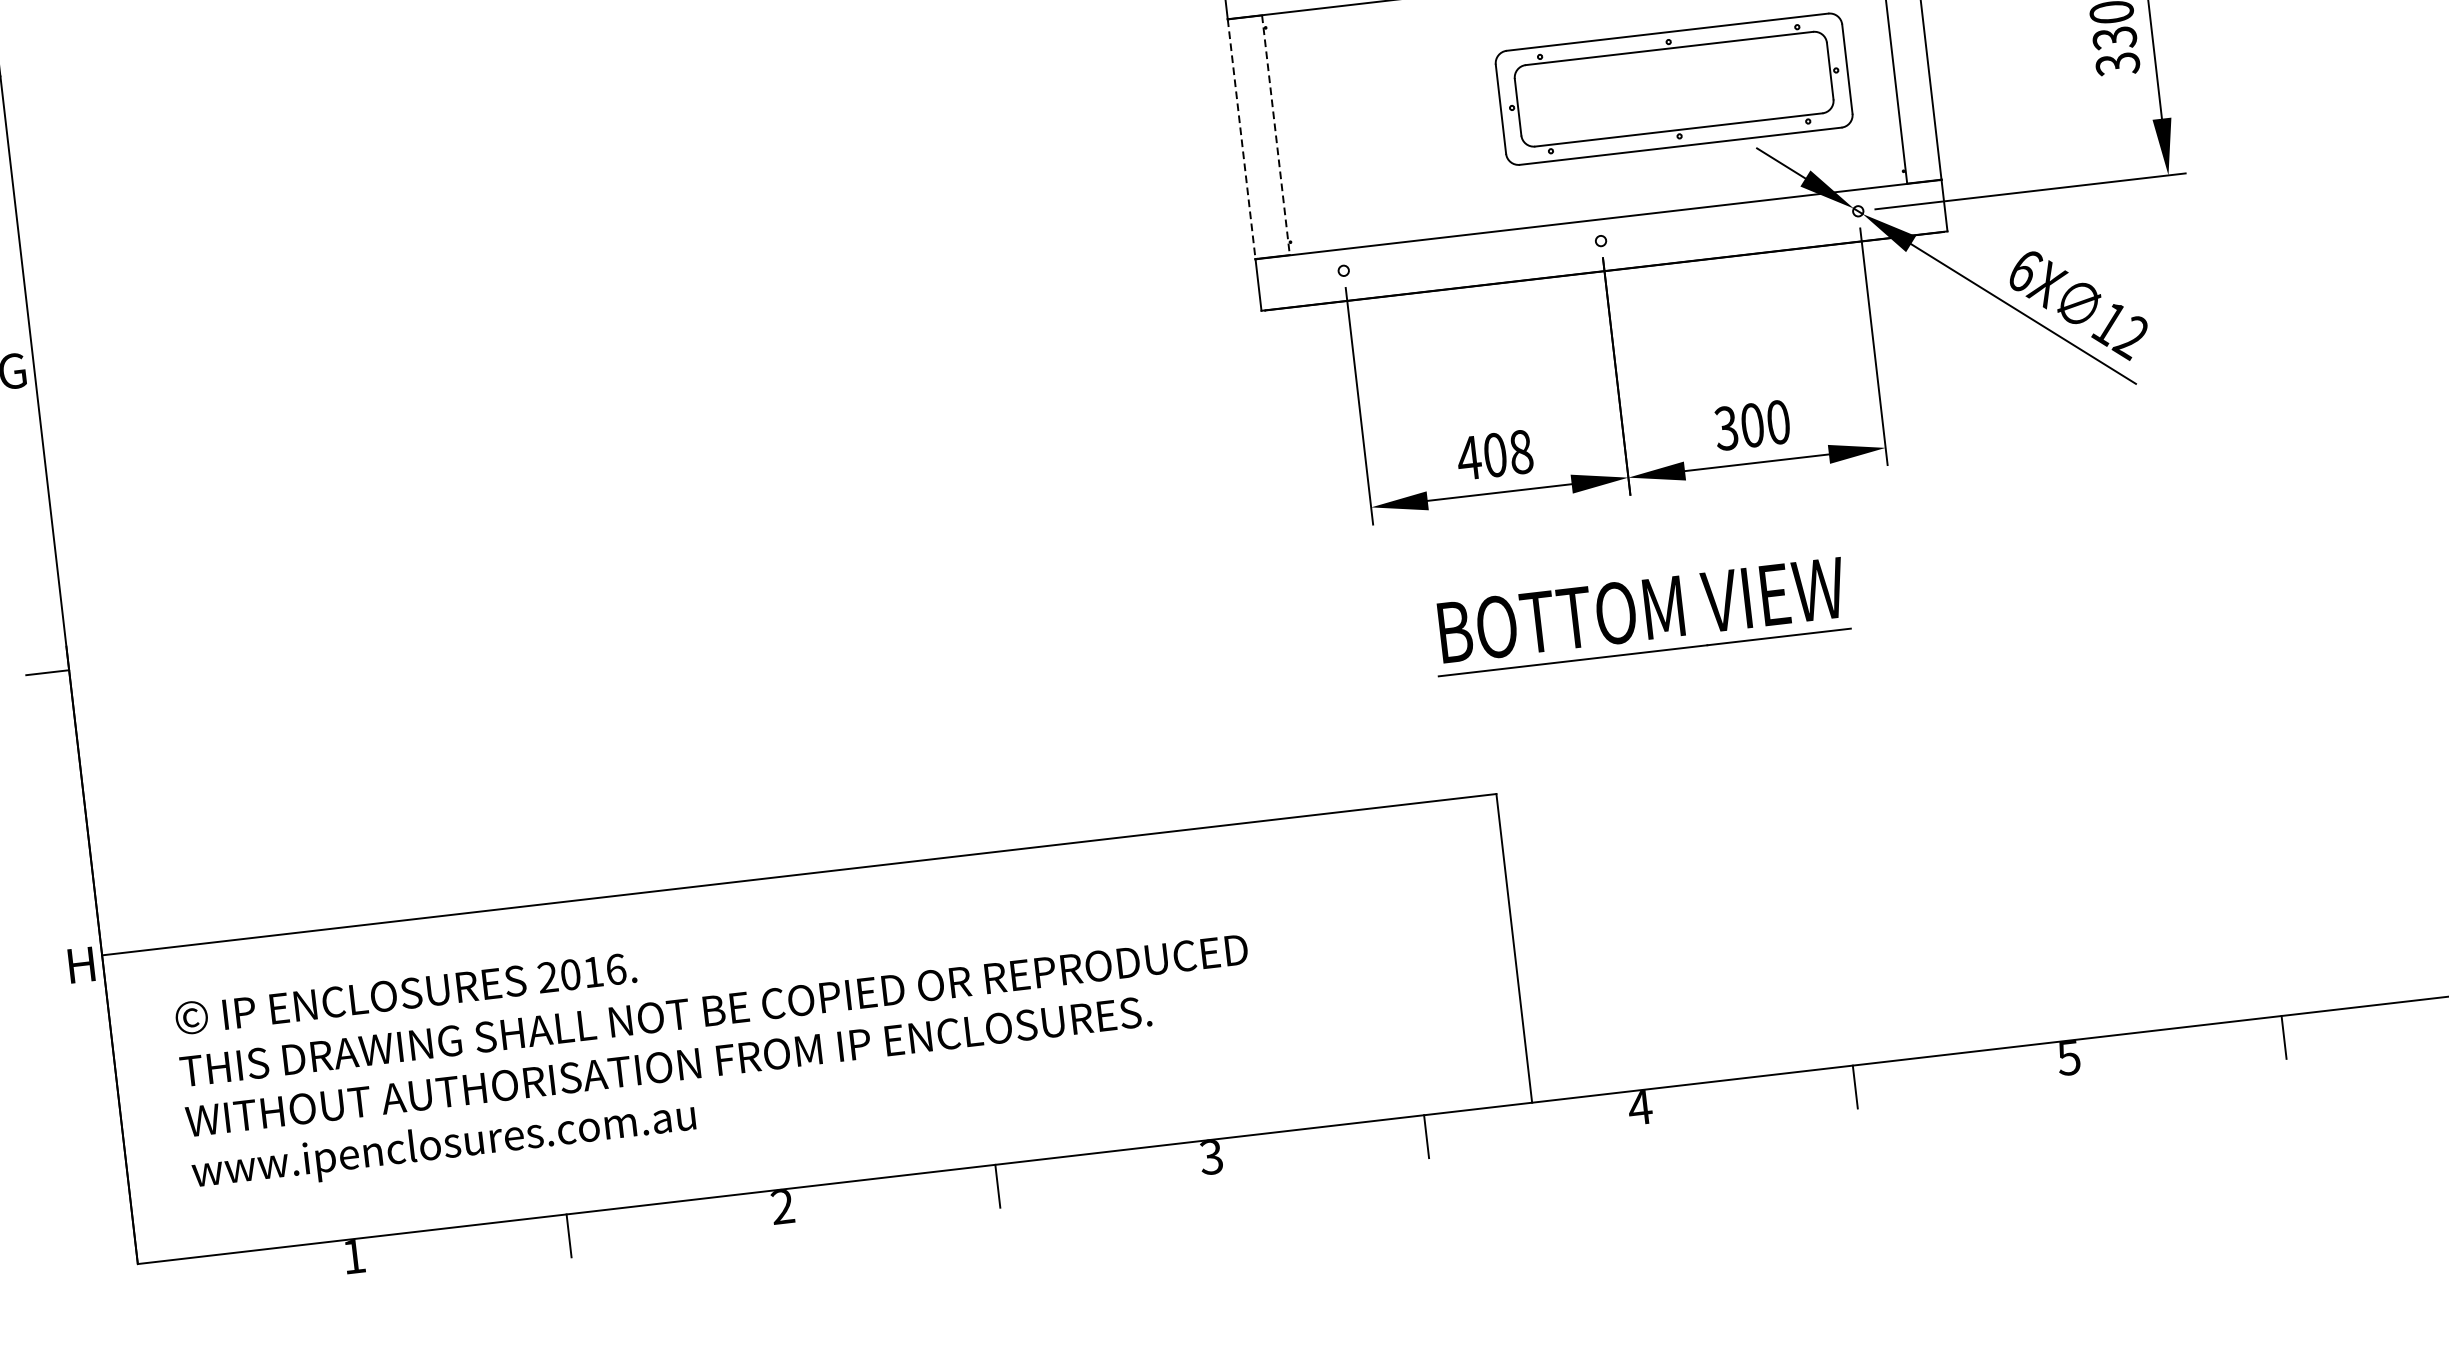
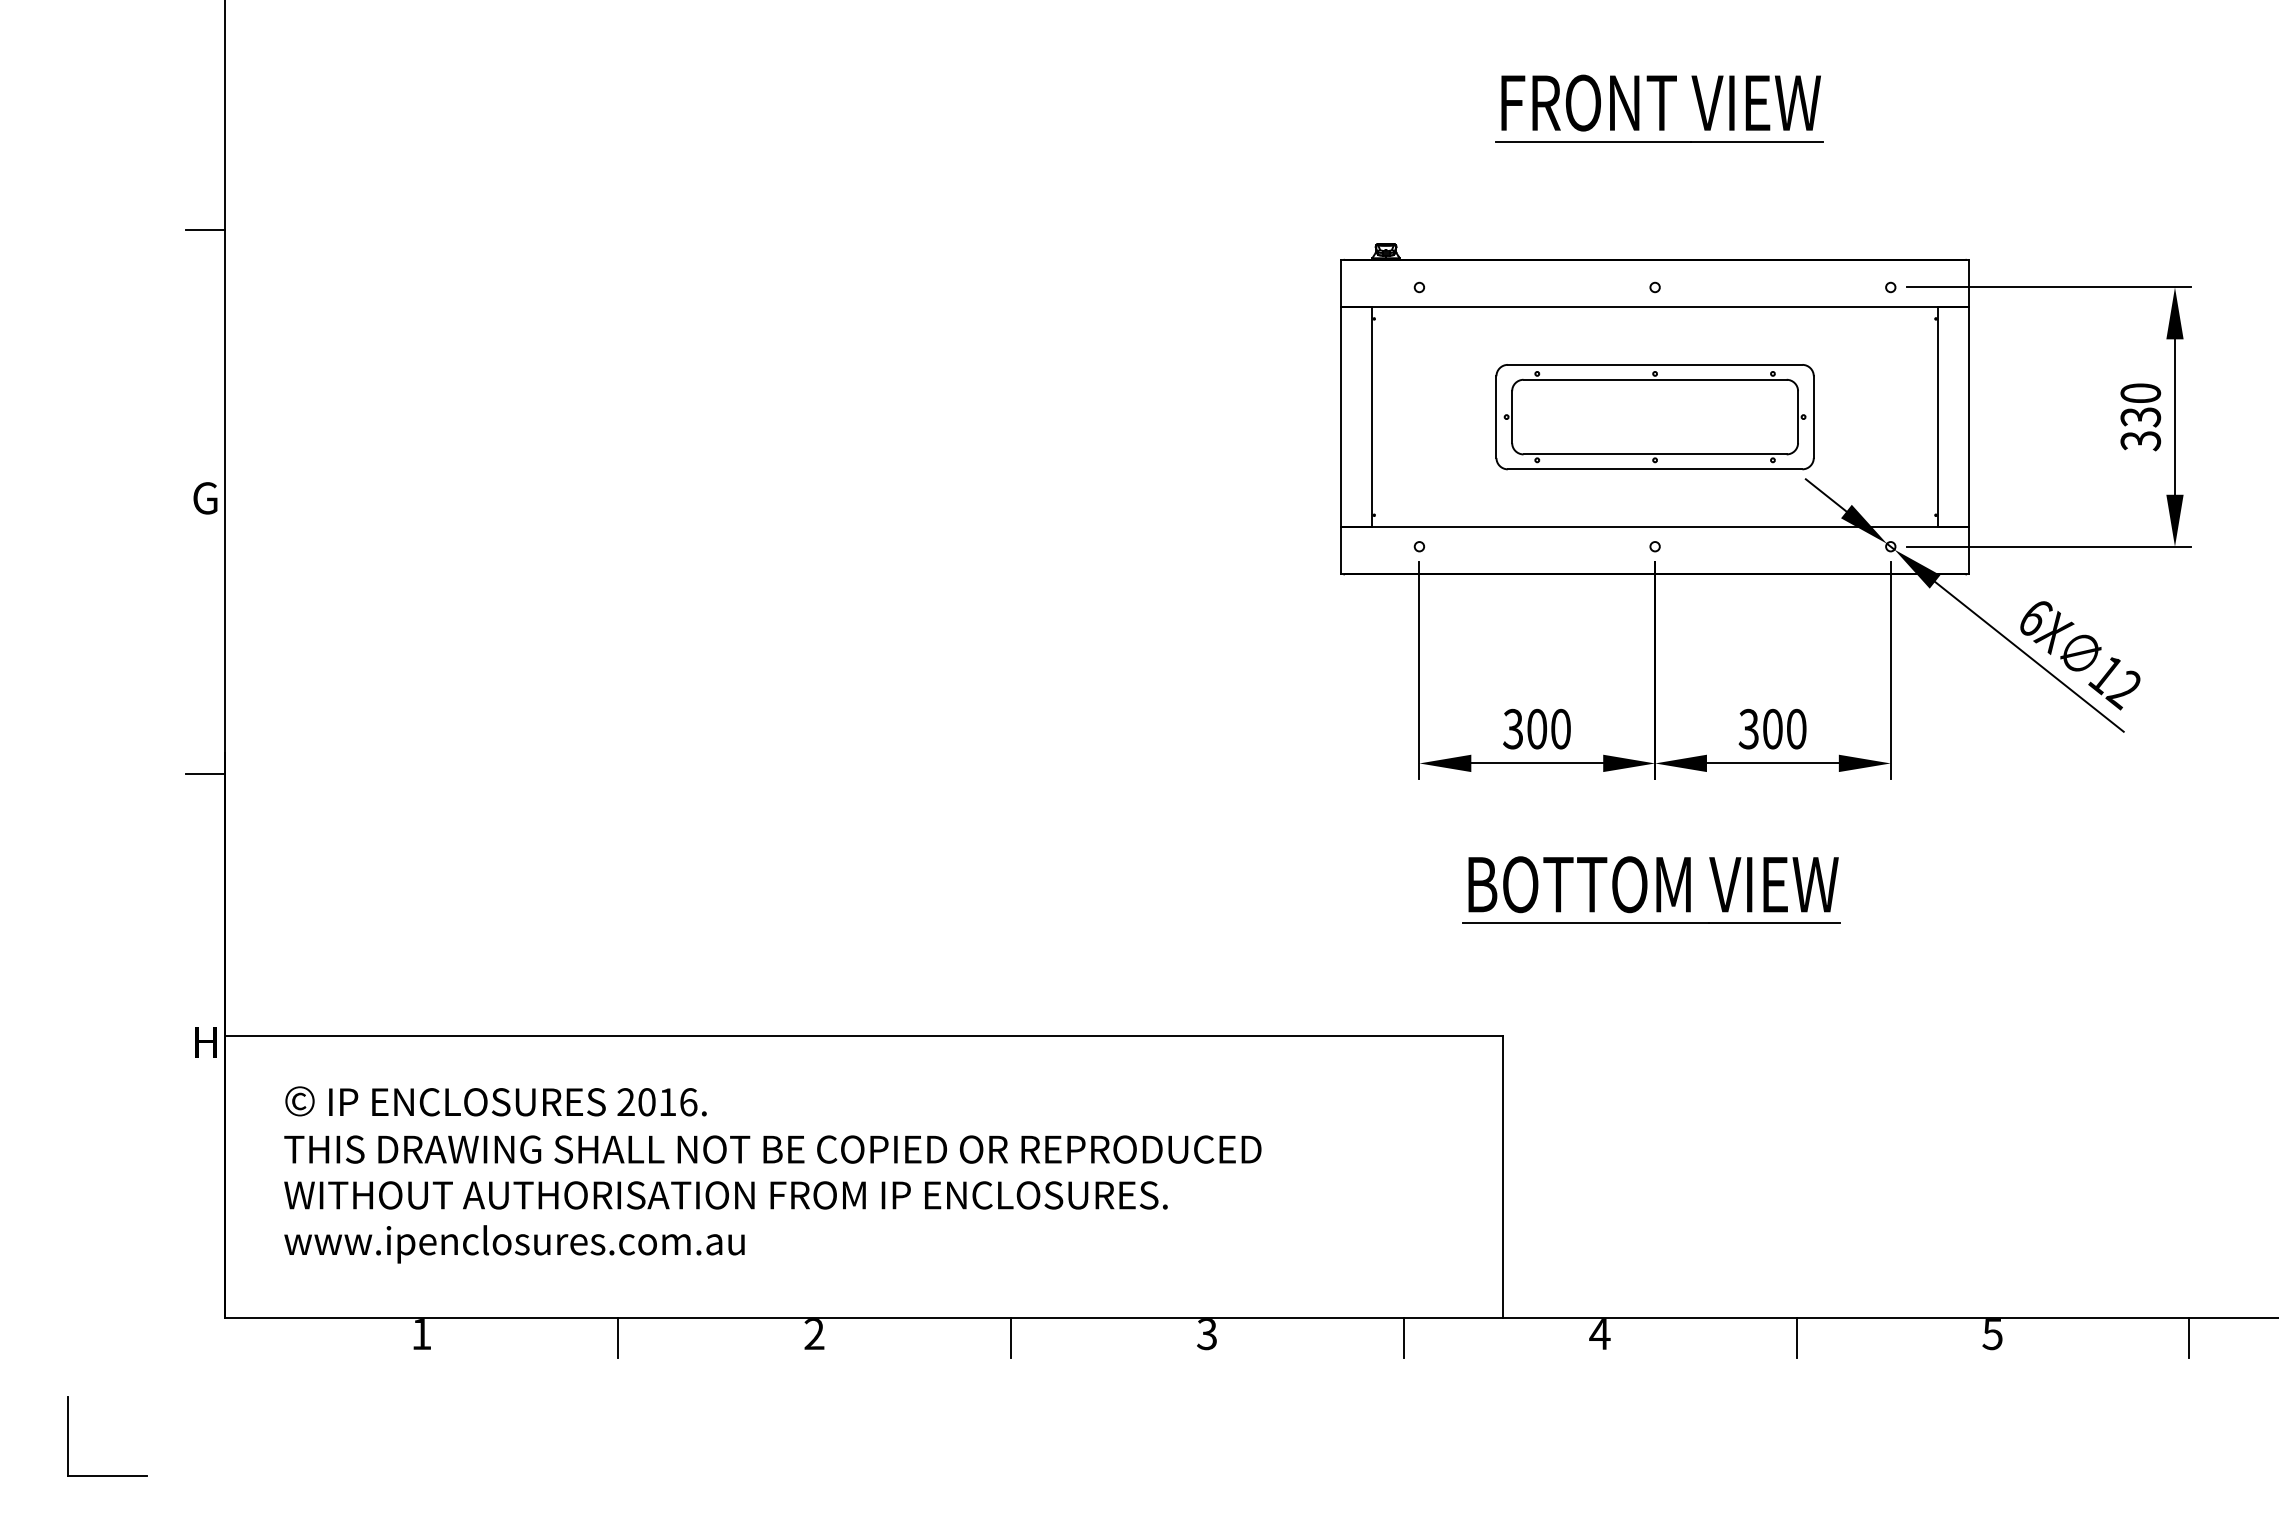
part: (1673, 89) -> (1654, 417), moved
line: (1276, 135) -> (1372, 417), dashed -> solid
line: (1241, 139) -> (1340, 417), dashed -> solid
text: (1494, 454) -> (1536, 728), 408 -> 300

